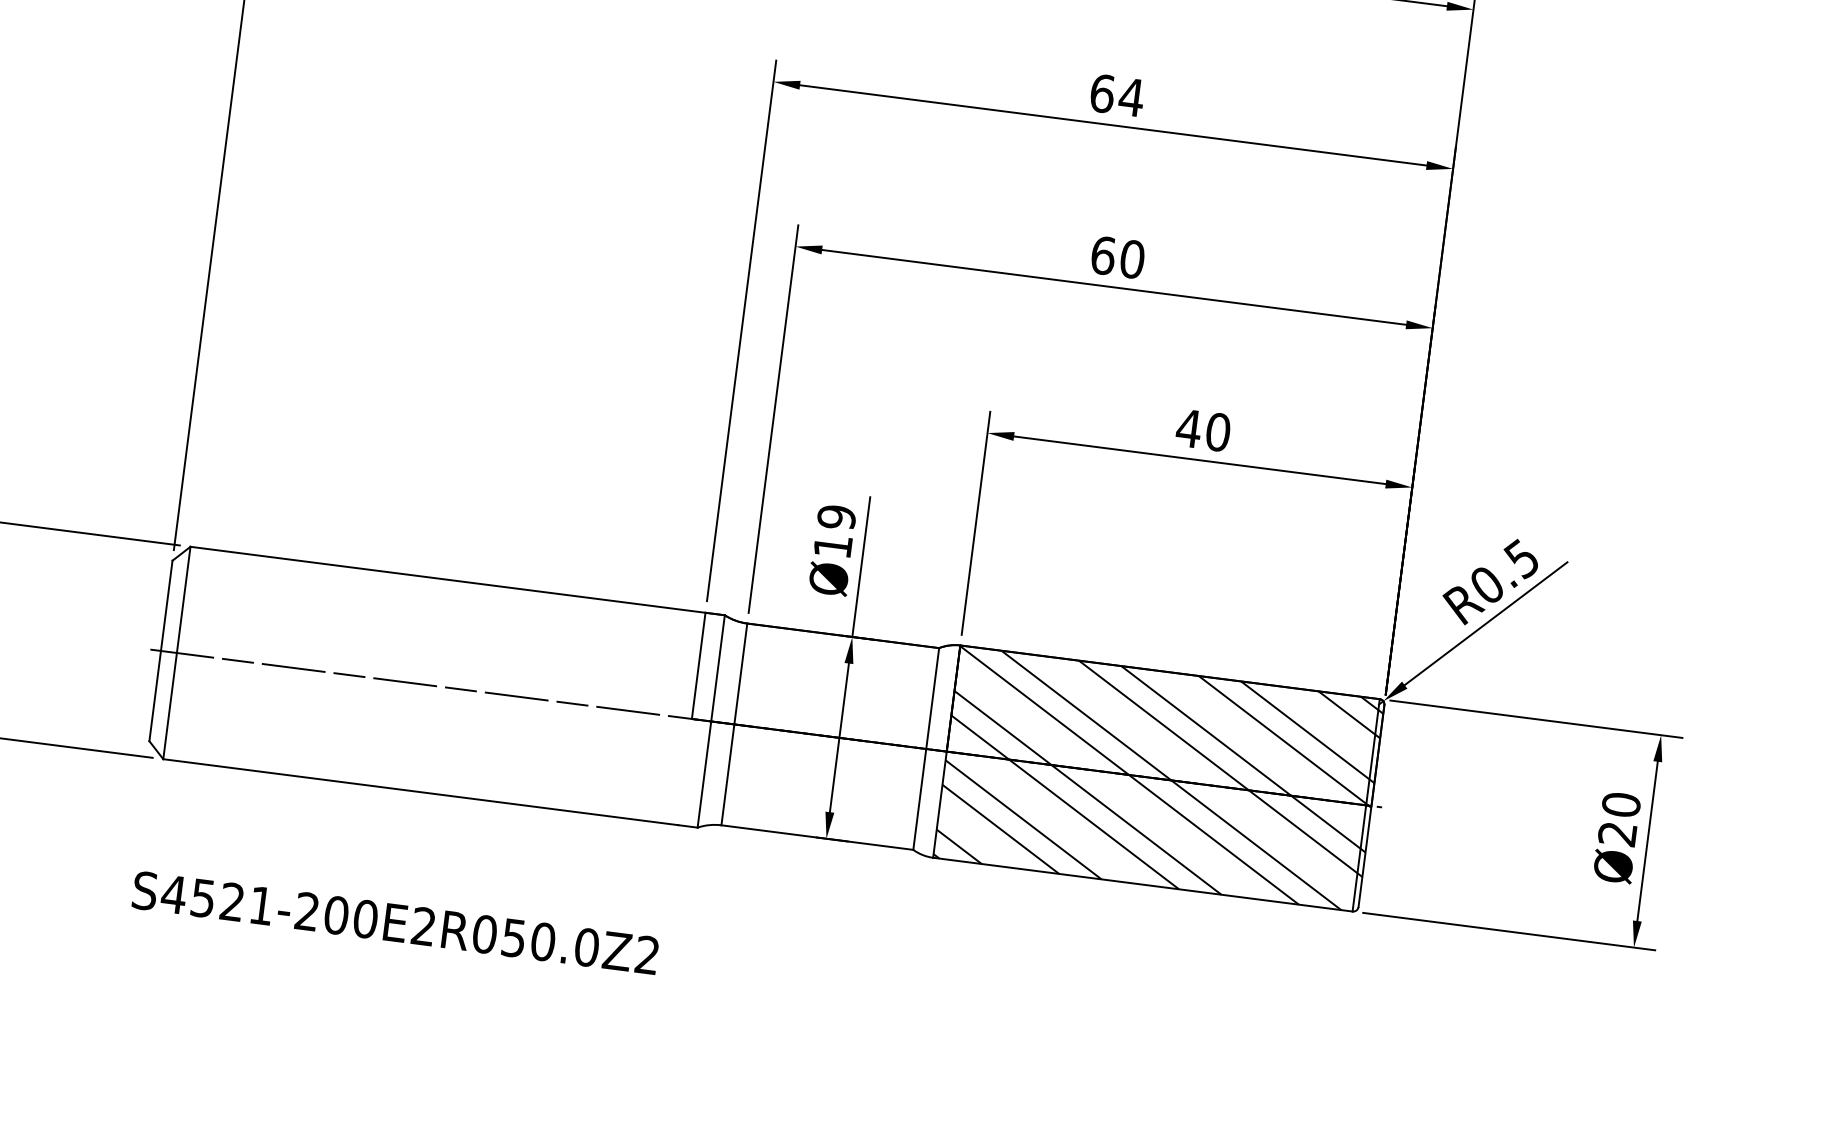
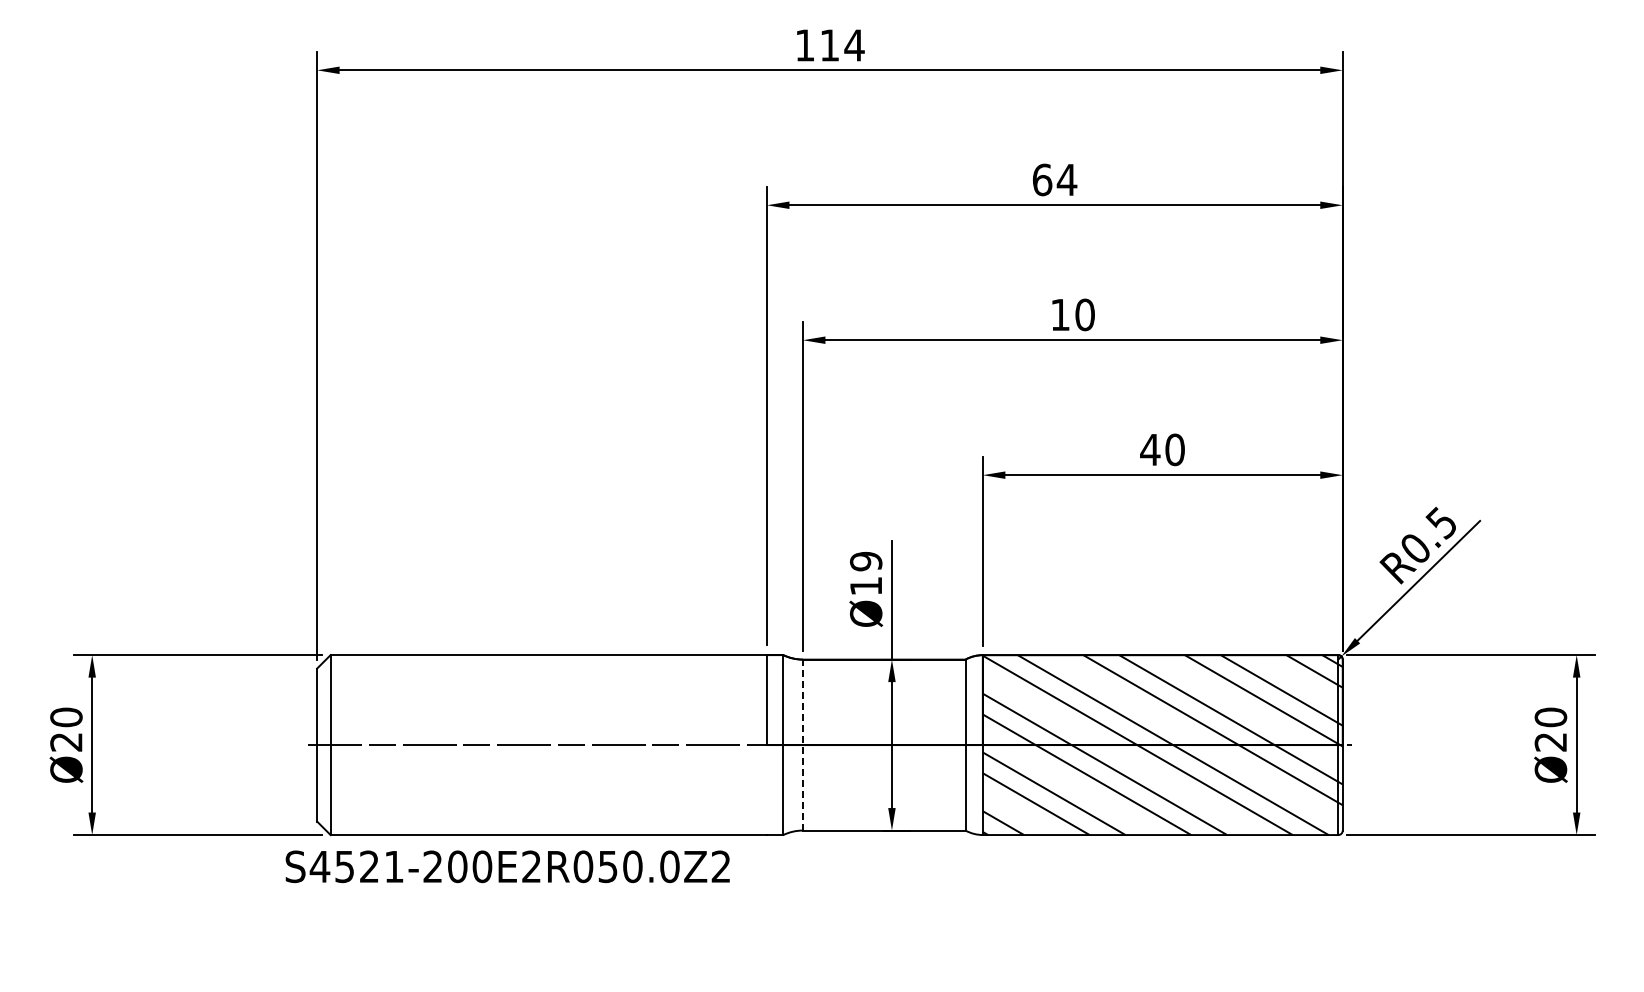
text: (1103, 255) -> (1060, 314), 60 -> 10
line: (733, 723) -> (802, 744), solid -> dashed
text: (395, 922) -> (507, 866), moved

